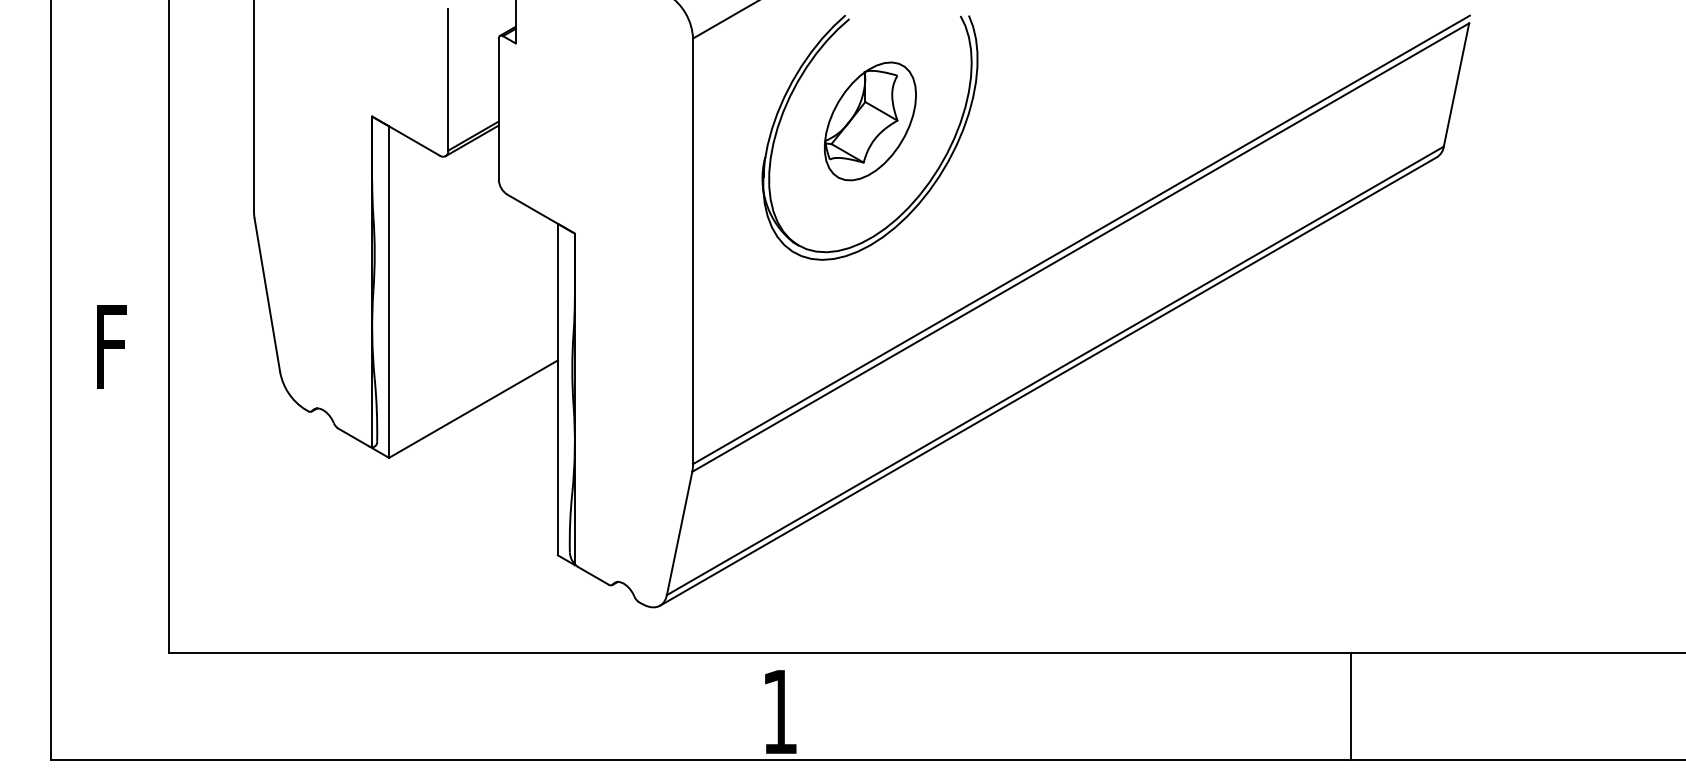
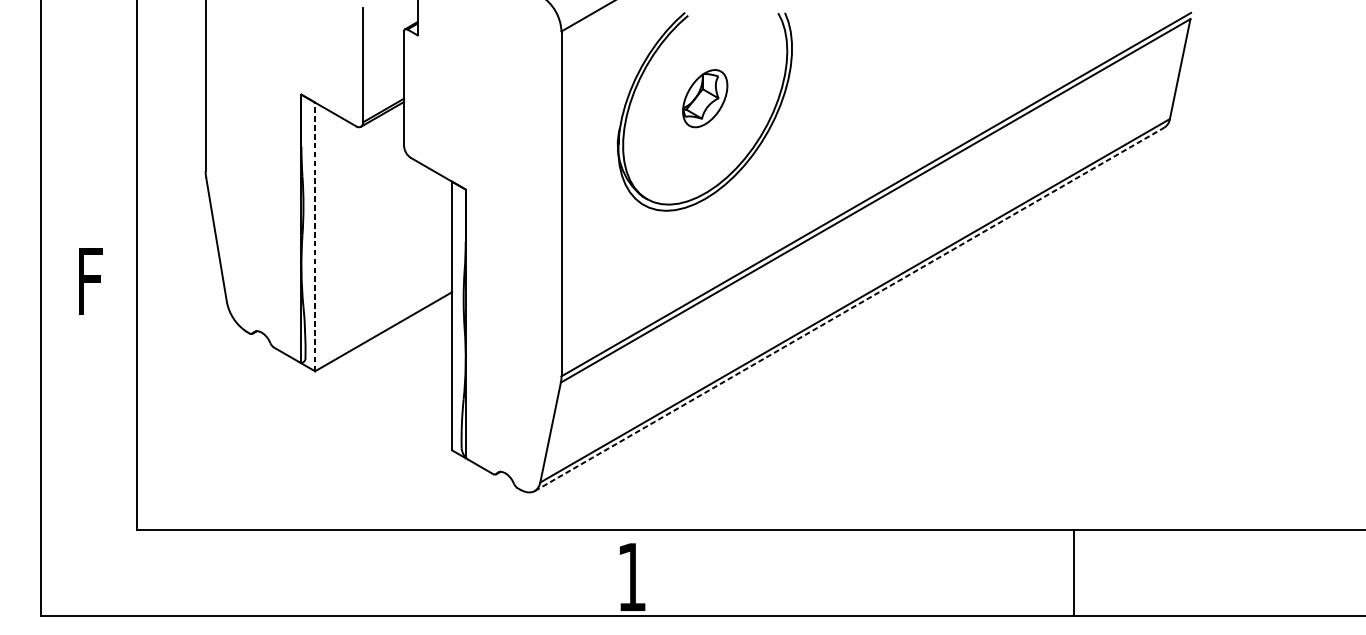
part: (870, 121) -> (705, 98), size x0.6
line: (389, 292) -> (315, 237), solid -> dashed
line: (1048, 381) -> (849, 309), solid -> dashed
line: (1351, 706) -> (1074, 572), moved

